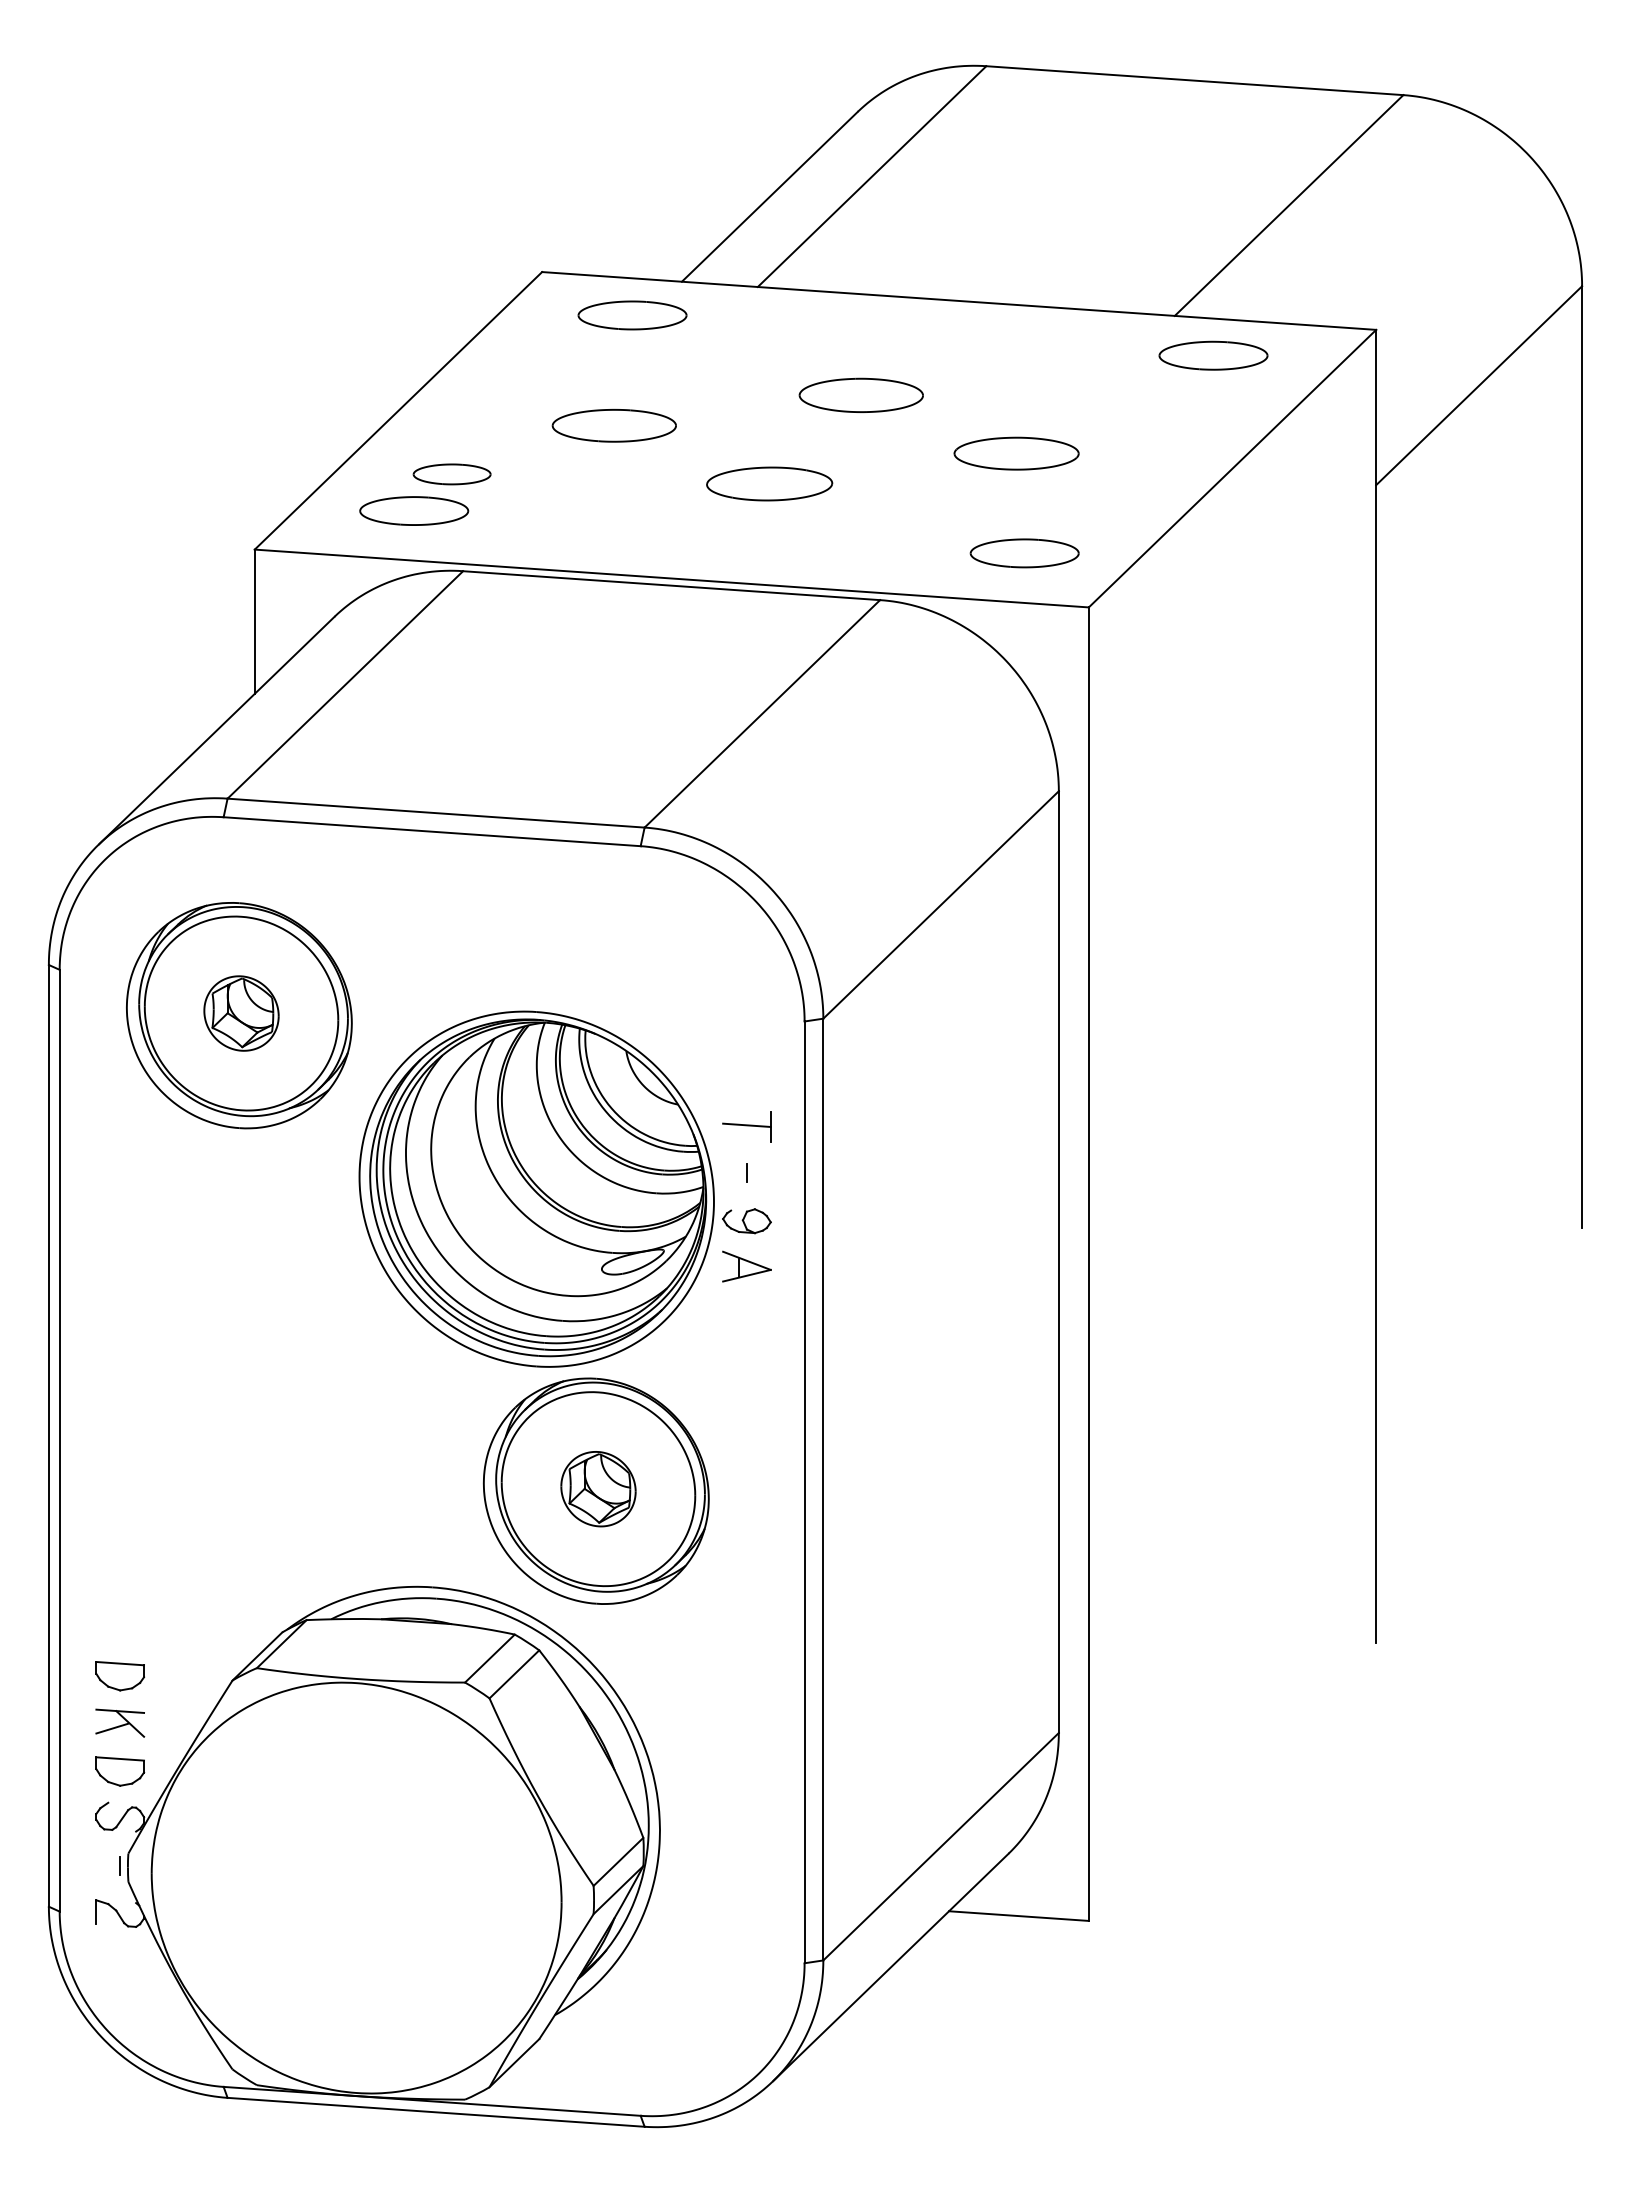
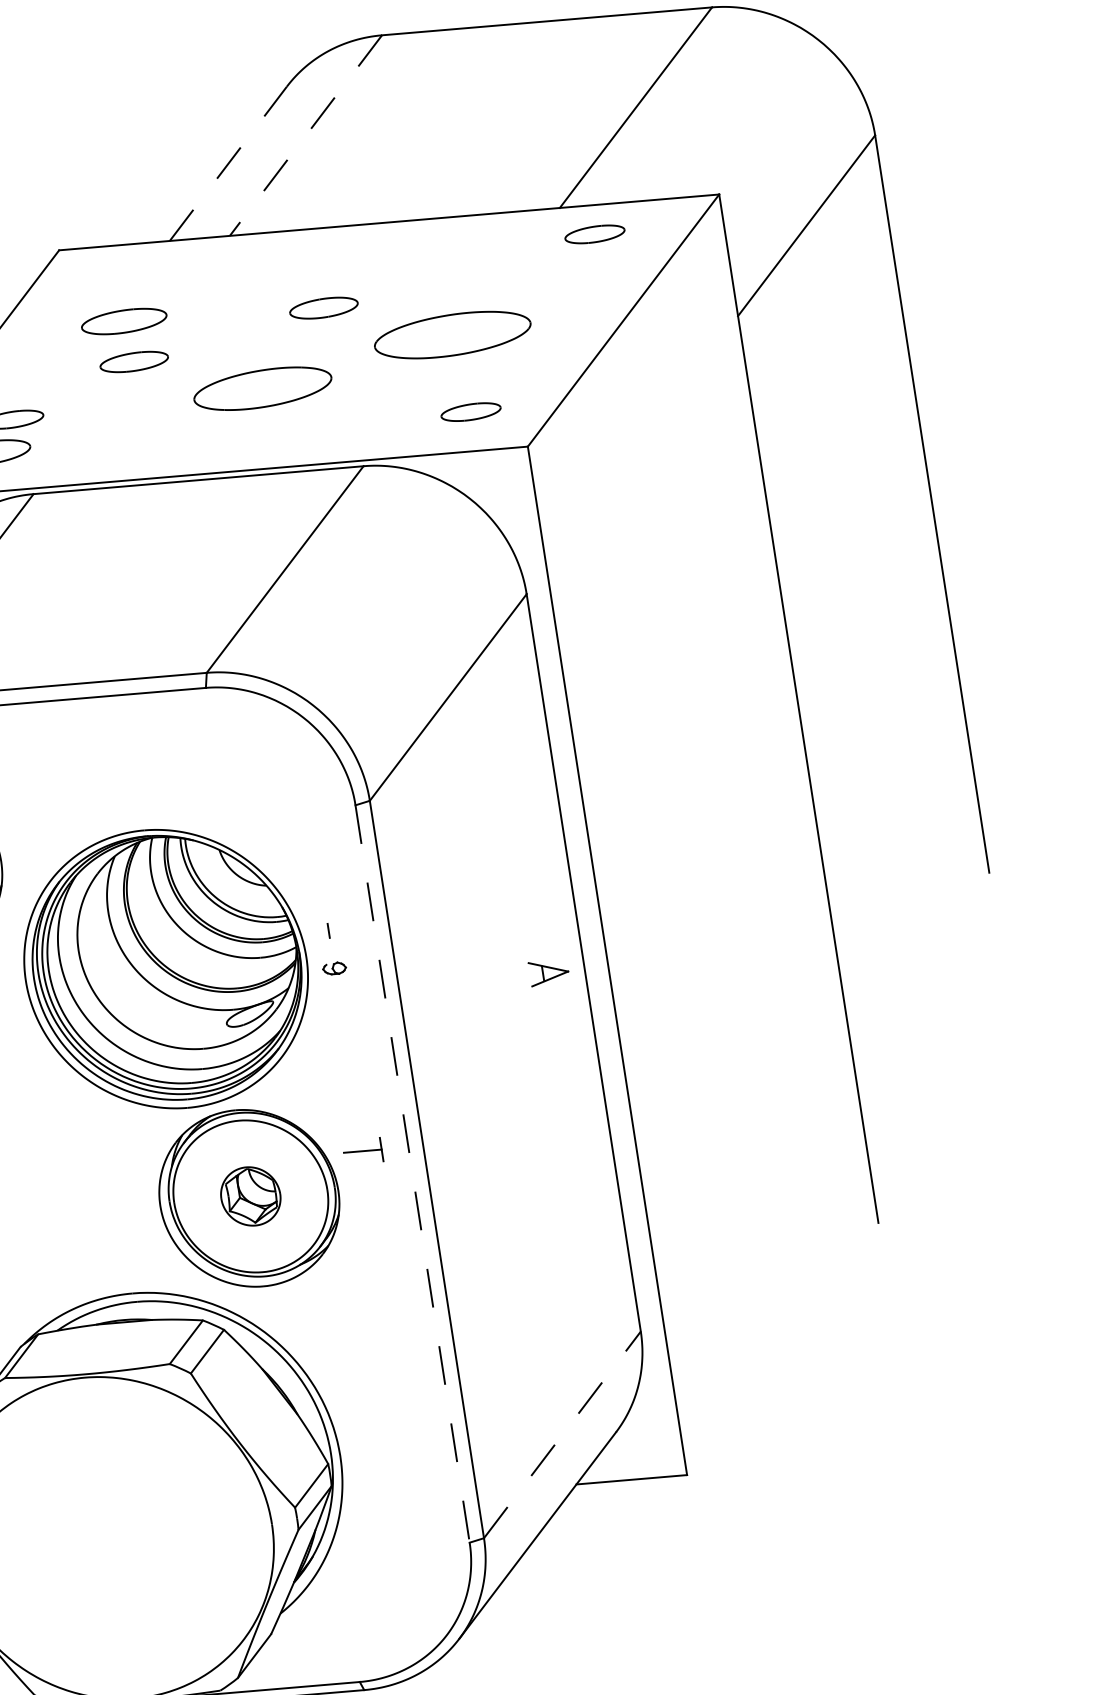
line: (872, 176) -> (306, 135), solid -> dashed
line: (770, 196) -> (228, 163), solid -> dashed
part: (632, 315) -> (124, 321), moved
part: (1213, 355) -> (594, 234), size x0.7
part: (860, 394) -> (323, 307), size x0.7
part: (613, 425) -> (133, 361), size x0.7
part: (1016, 453) -> (452, 334), size x1.6
part: (769, 483) -> (262, 388), size x1.4
part: (1024, 553) -> (470, 412), size x0.7
part: (746, 1126) -> (362, 1152), moved
part: (746, 1221) -> (334, 968), size x0.6
part: (746, 1266) -> (548, 971), moved
line: (804, 1492) -> (412, 1174), solid -> dashed
line: (941, 1846) -> (562, 1434), solid -> dashed

